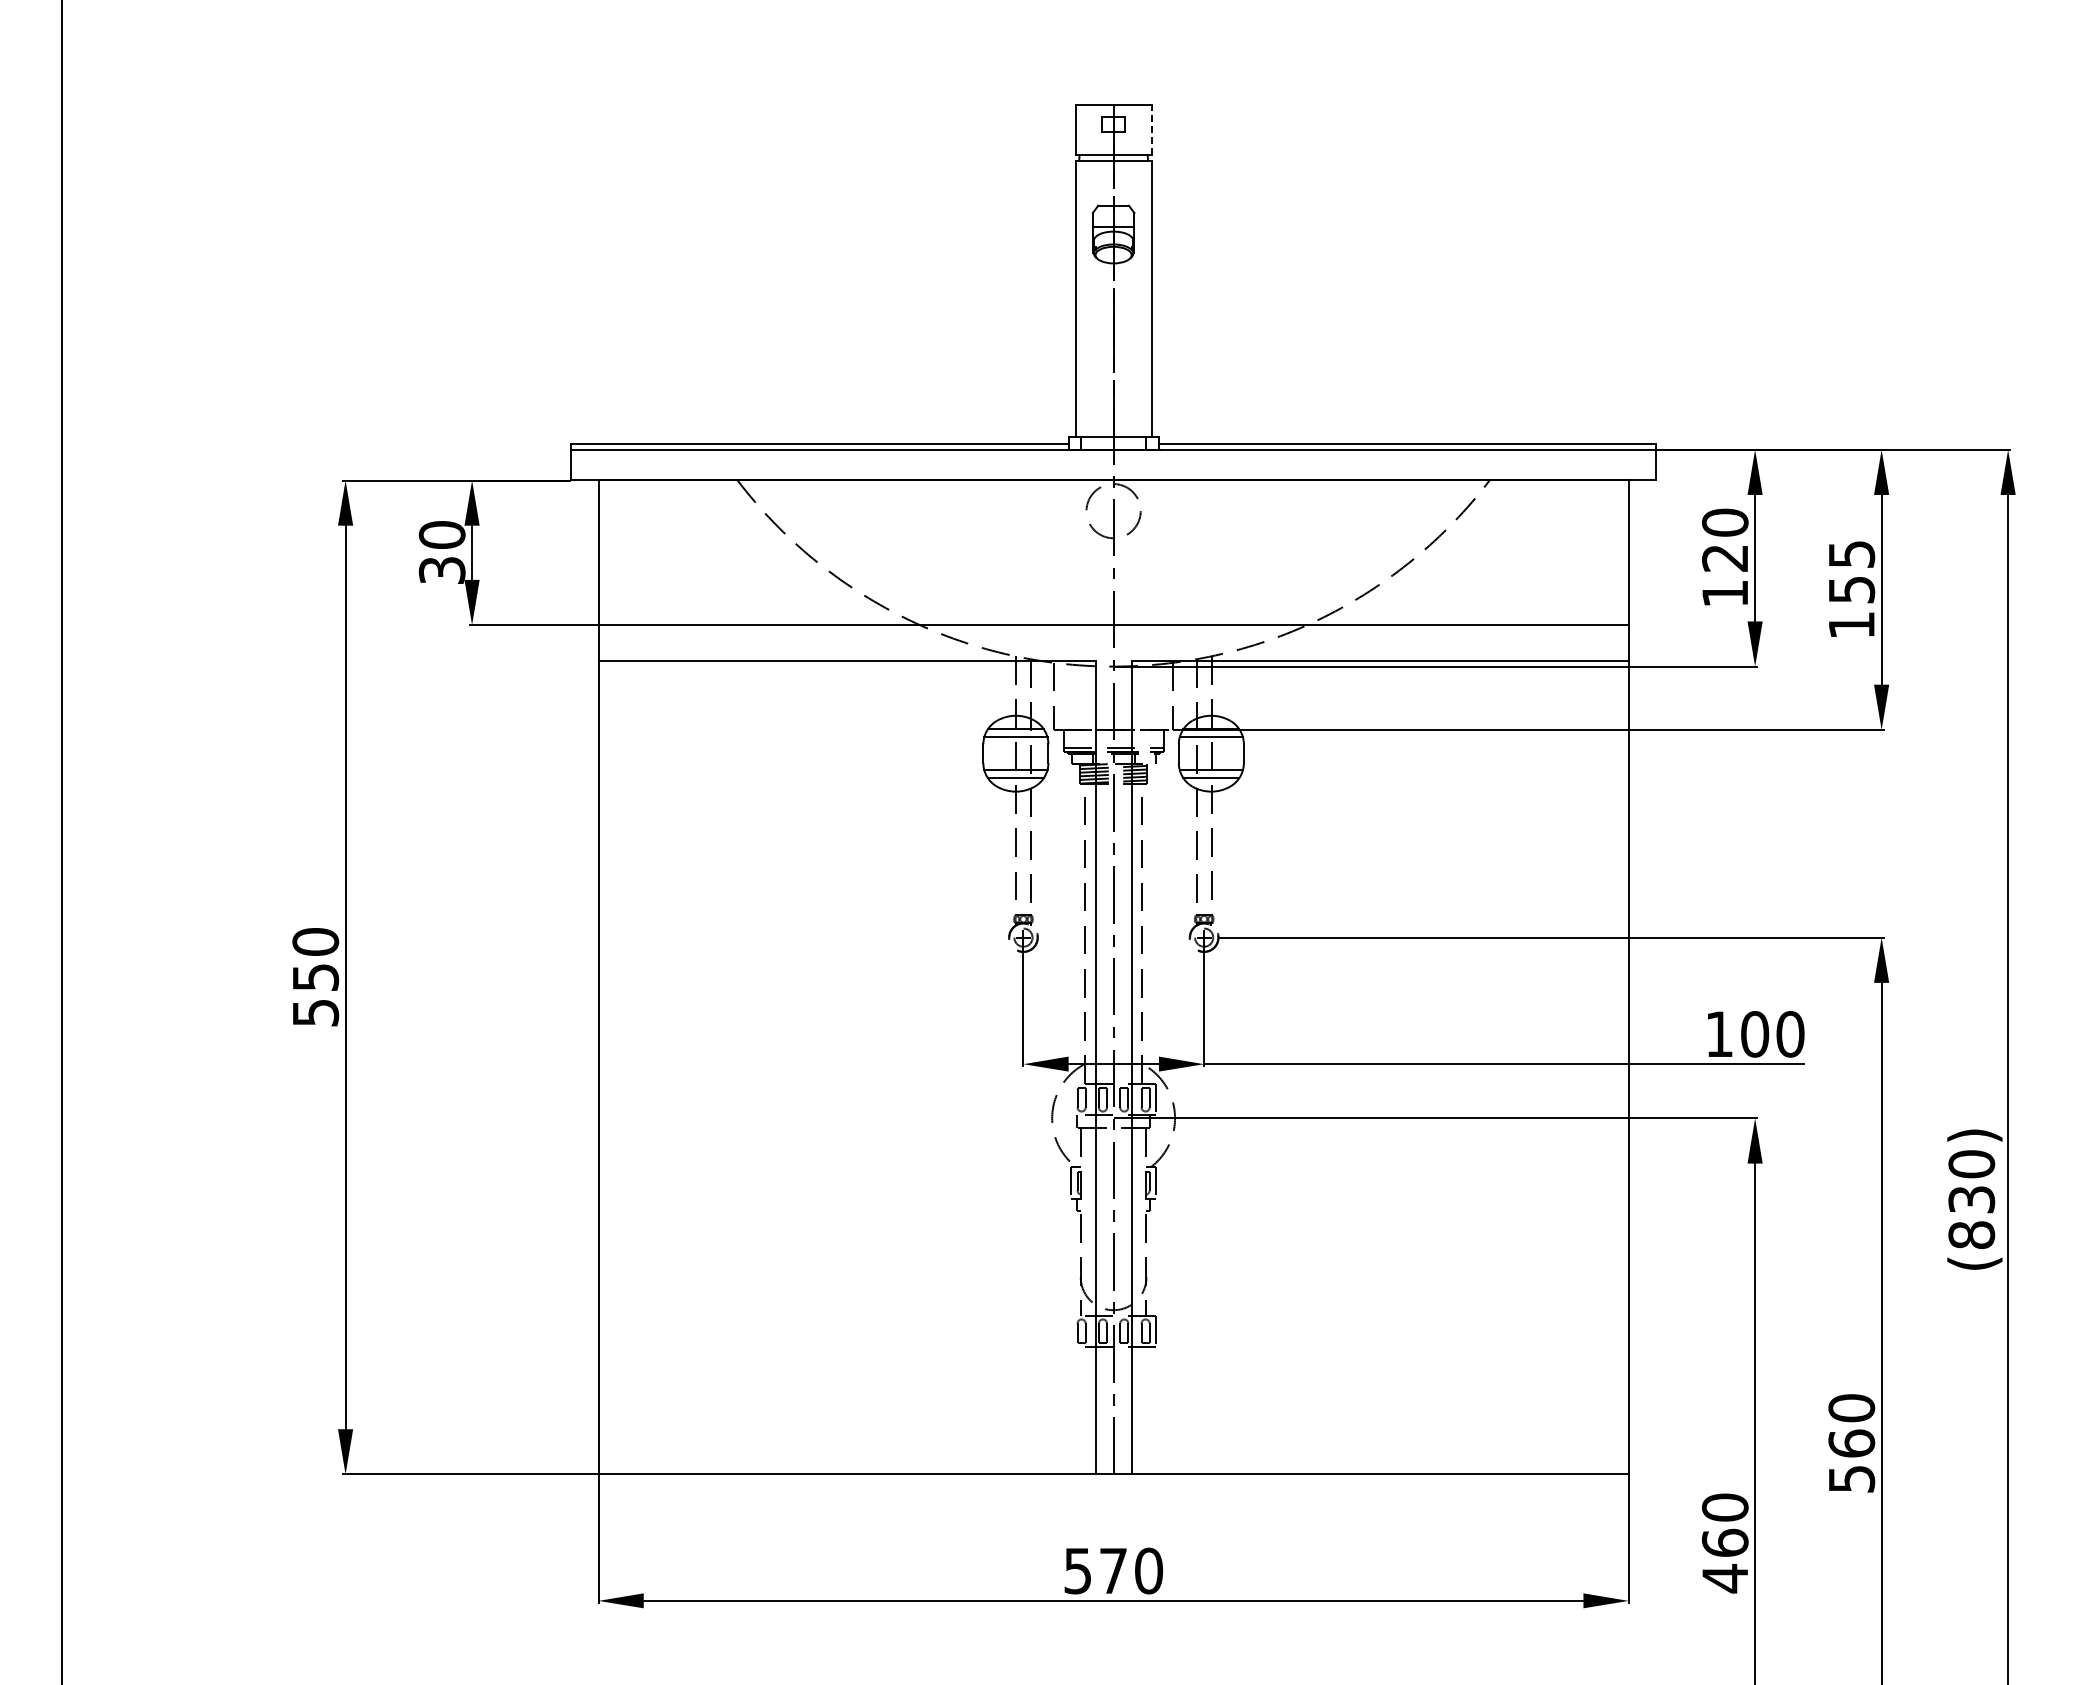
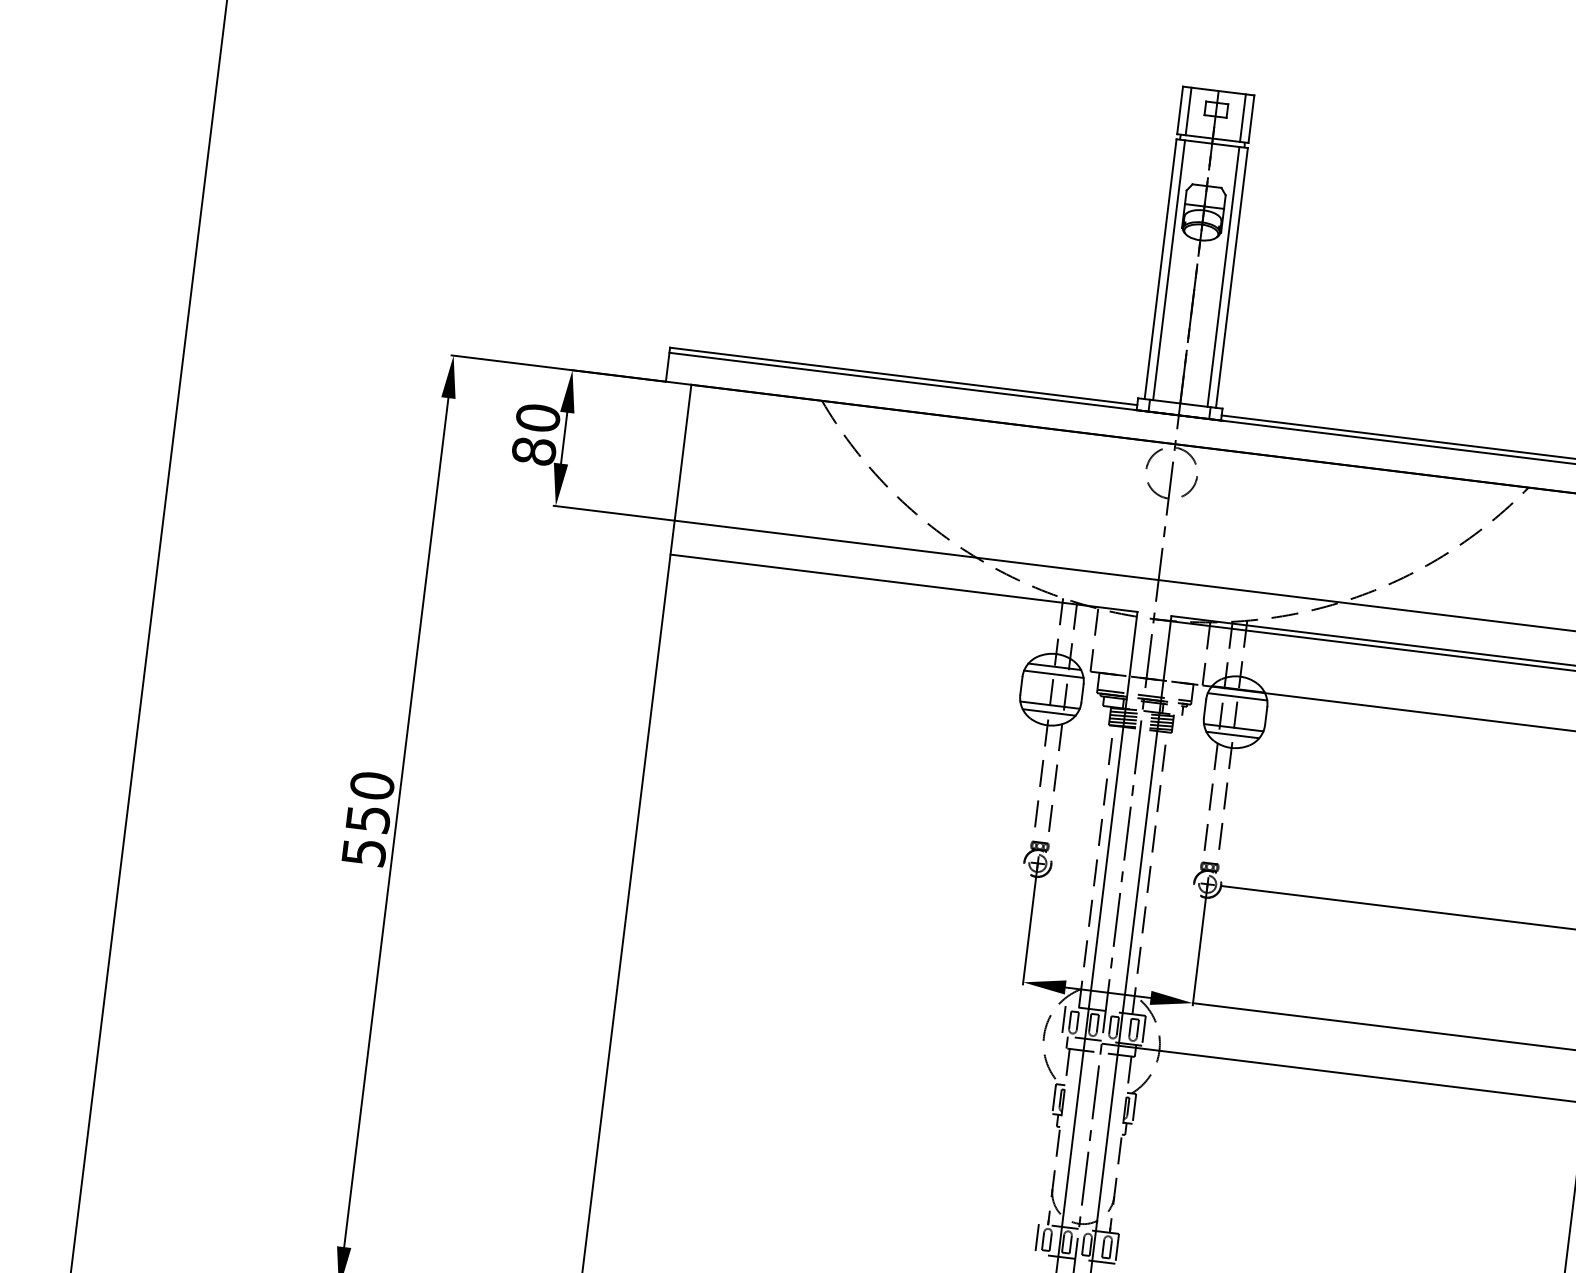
line: (1084, 129) -> (1188, 111), added
line: (1142, 129) -> (1242, 117), added
line: (1151, 129) -> (1251, 118), dashed -> solid
line: (1084, 298) -> (1168, 269), added
line: (1142, 298) -> (1223, 276), added
text: (441, 570) -> (533, 451), 30 -> 80
line: (1070, 1099) -> (1063, 1020), added
line: (1070, 1331) -> (1036, 1238), added

